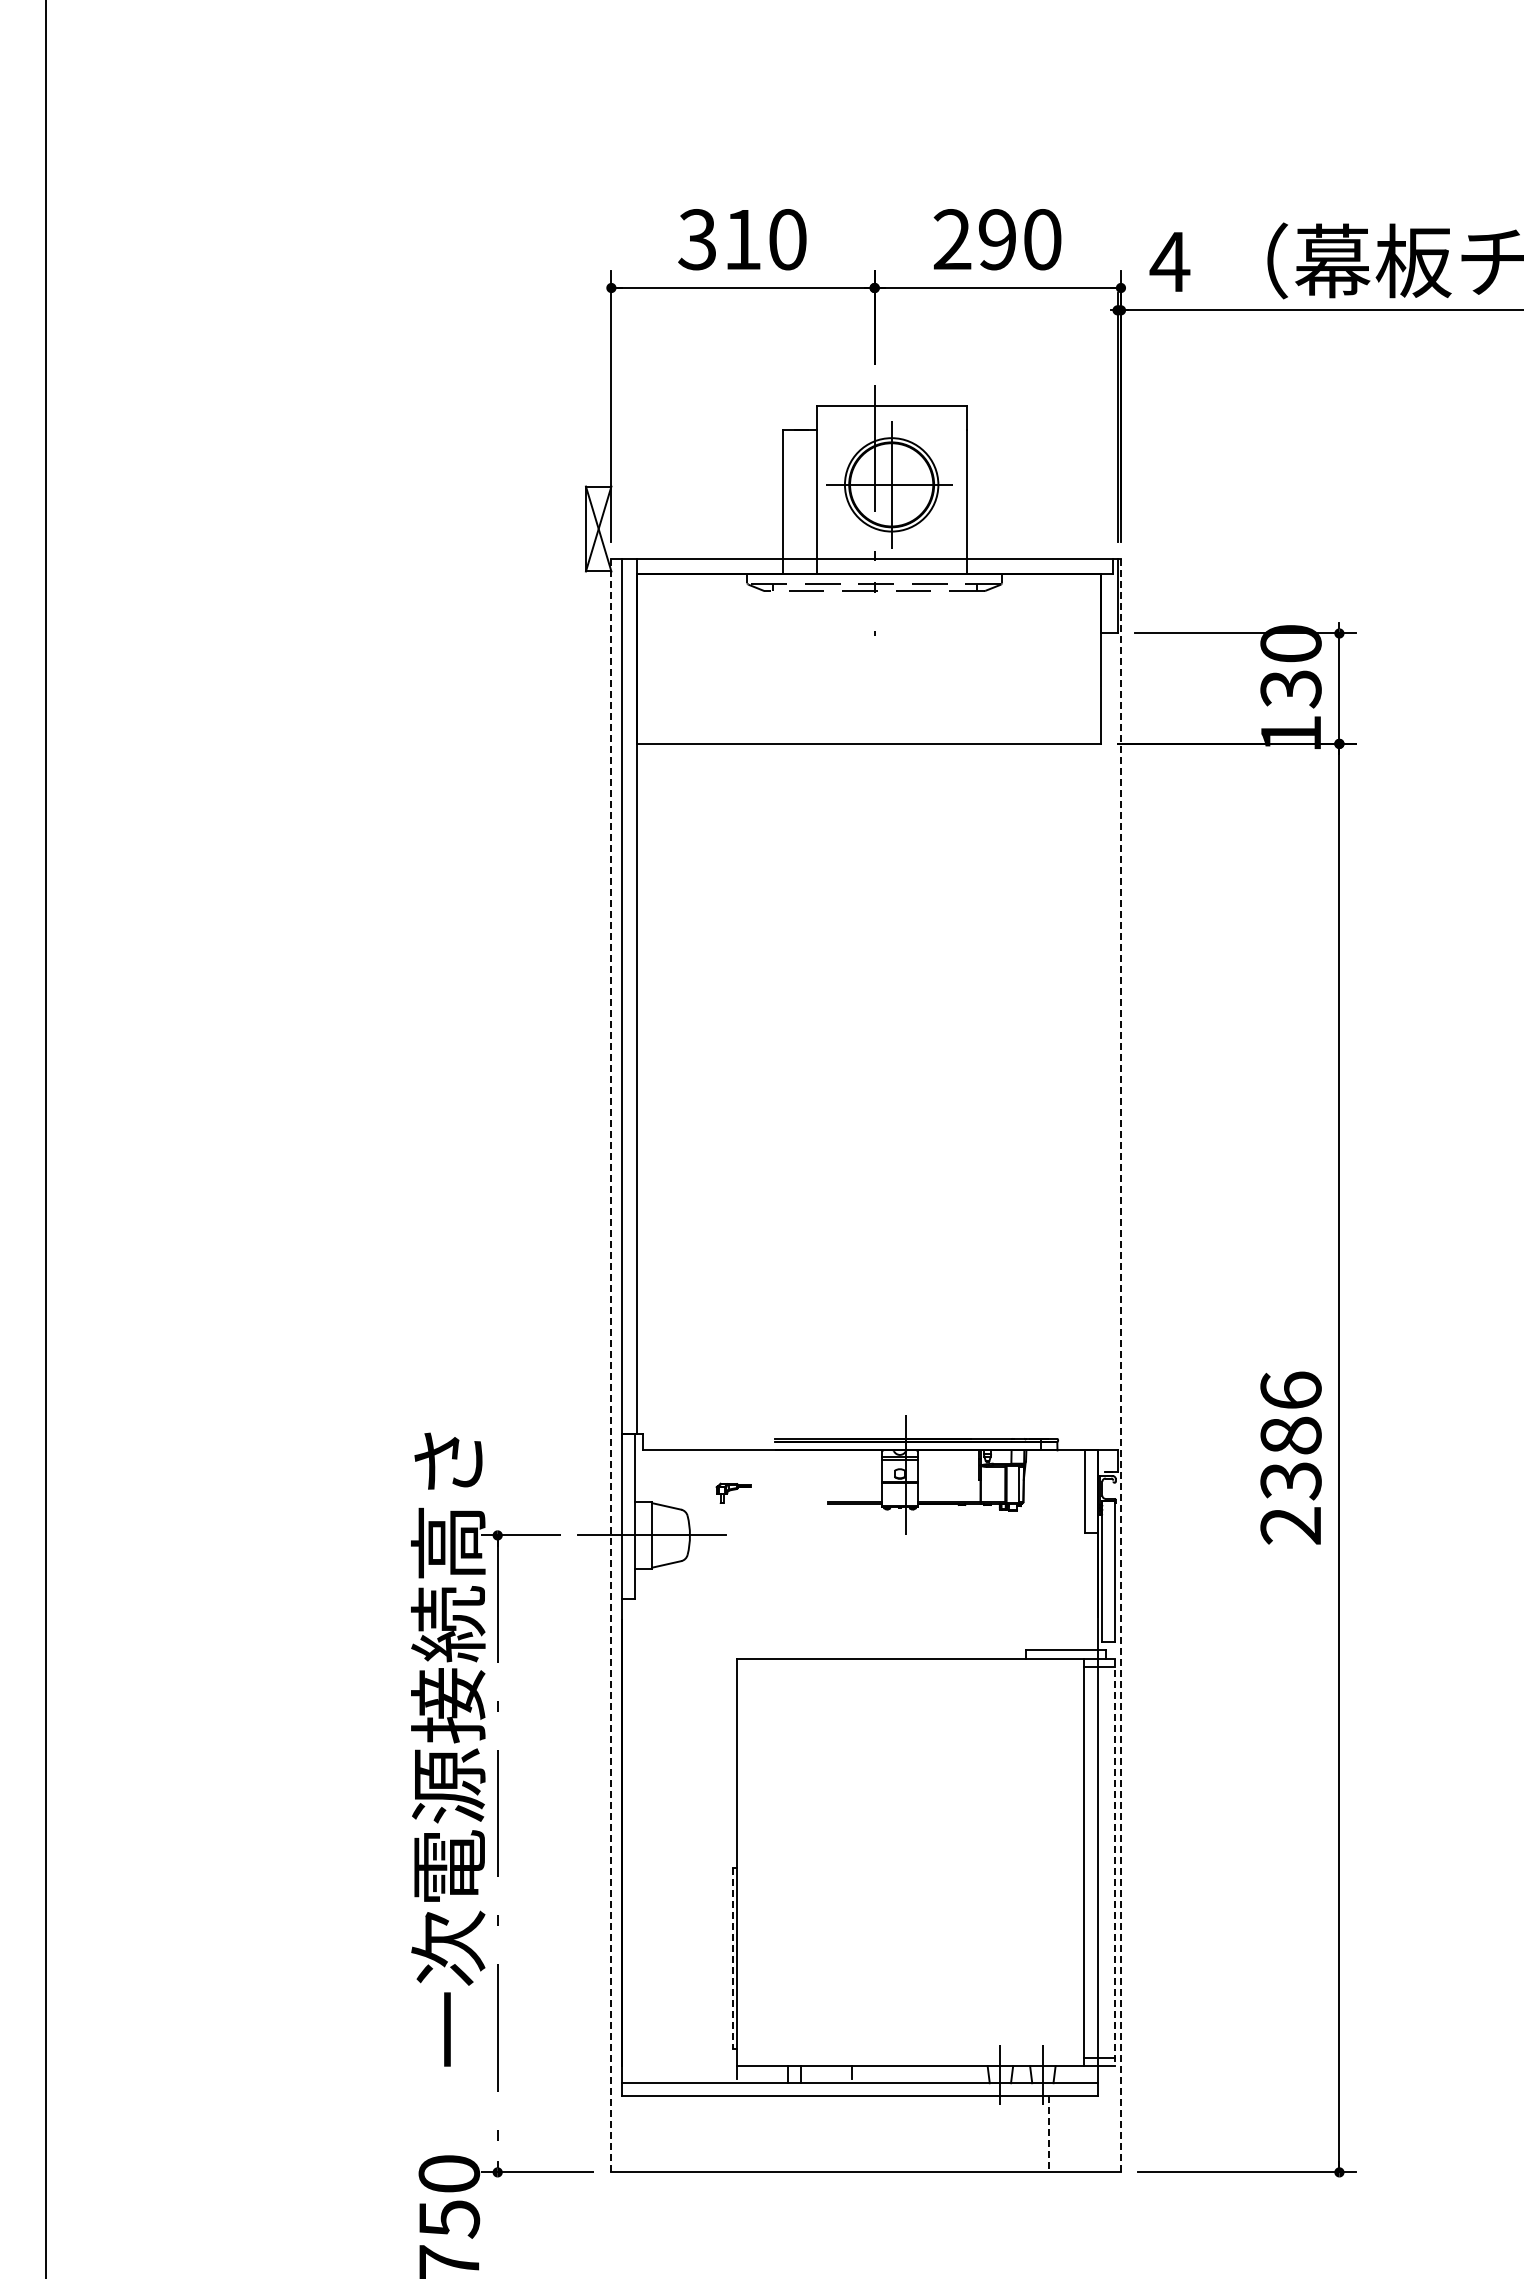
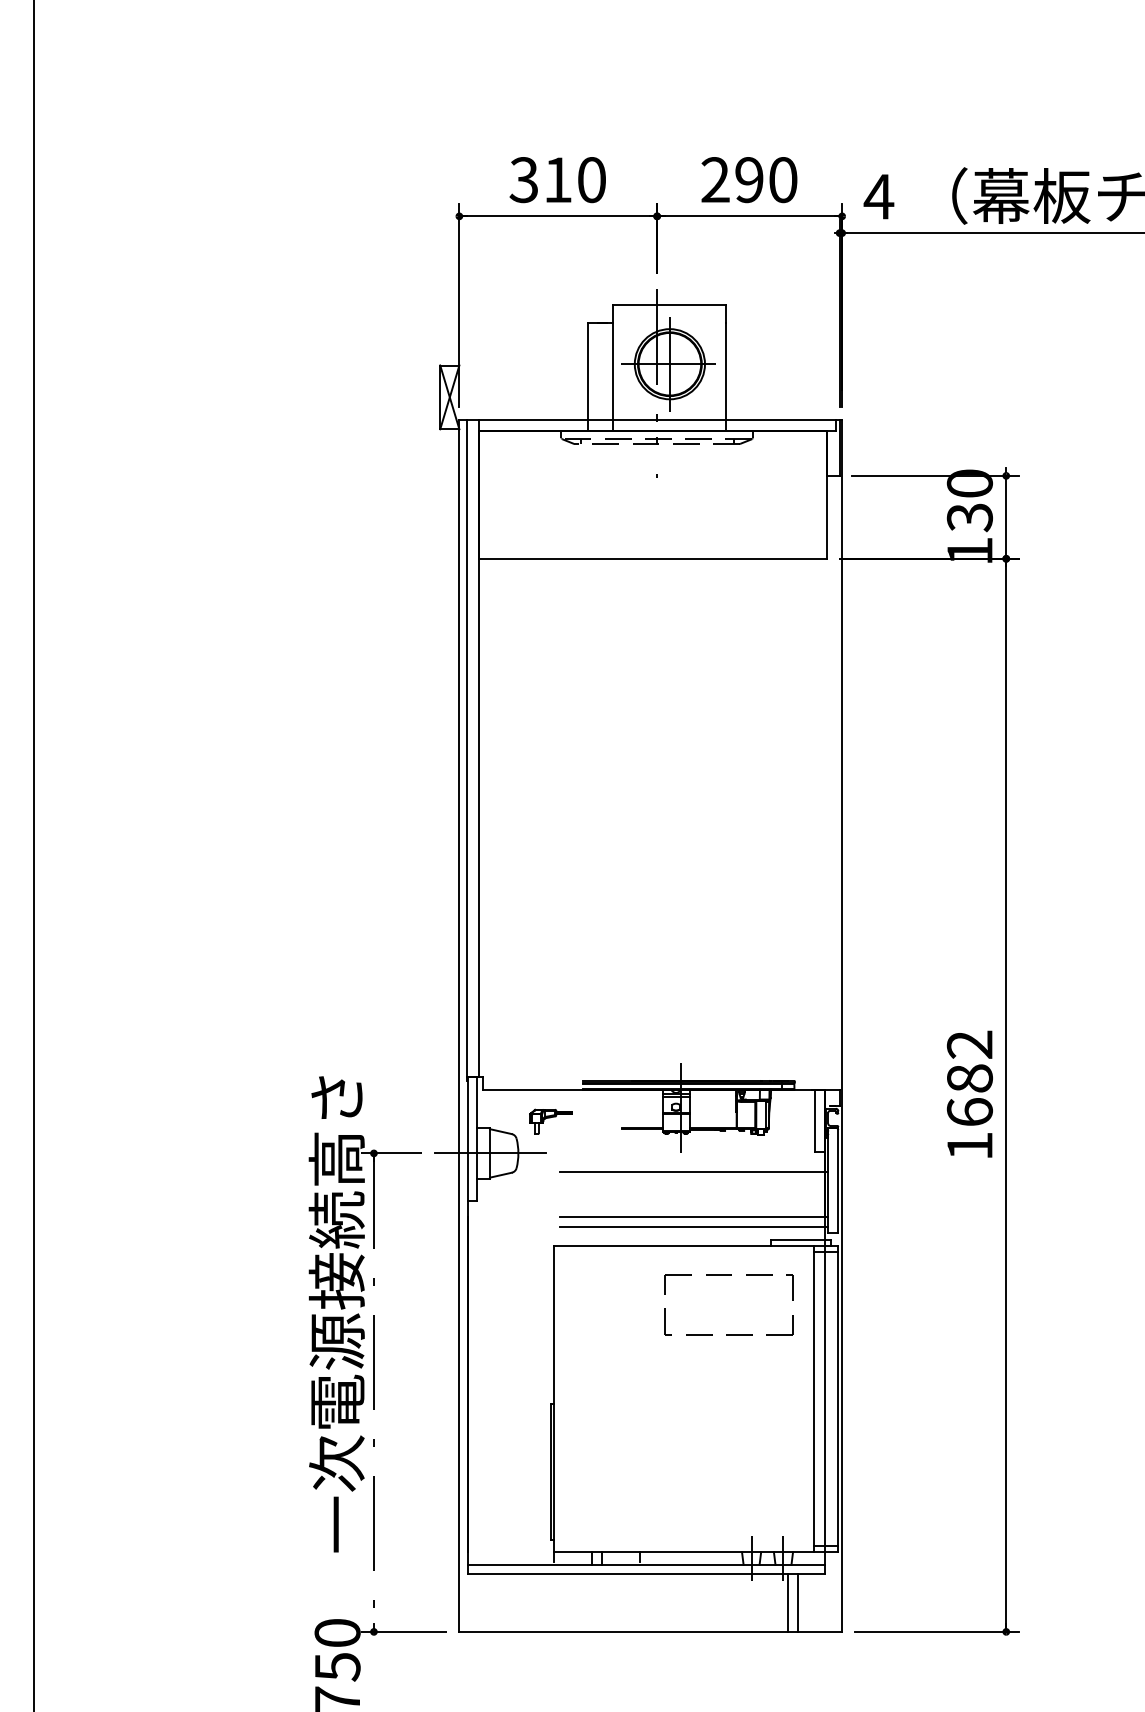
line: (611, 1365) -> (459, 1025), dashed -> solid
line: (1121, 1365) -> (842, 1025), dashed -> solid
text: (1290, 1457) -> (969, 1094), 2386 -> 1682
part: (733, 1493) -> (551, 1121), size x1.67
line: (923, 1560) -> (693, 1172), added
line: (923, 1620) -> (693, 1217), added
line: (923, 1633) -> (693, 1227), added
part: (970, 1697) -> (729, 1275), added
line: (1115, 1862) -> (838, 1399), dashed -> solid
line: (732, 1958) -> (550, 1471), dashed -> solid
line: (1061, 2133) -> (797, 1602), added
line: (1048, 2134) -> (787, 1603), dashed -> solid

